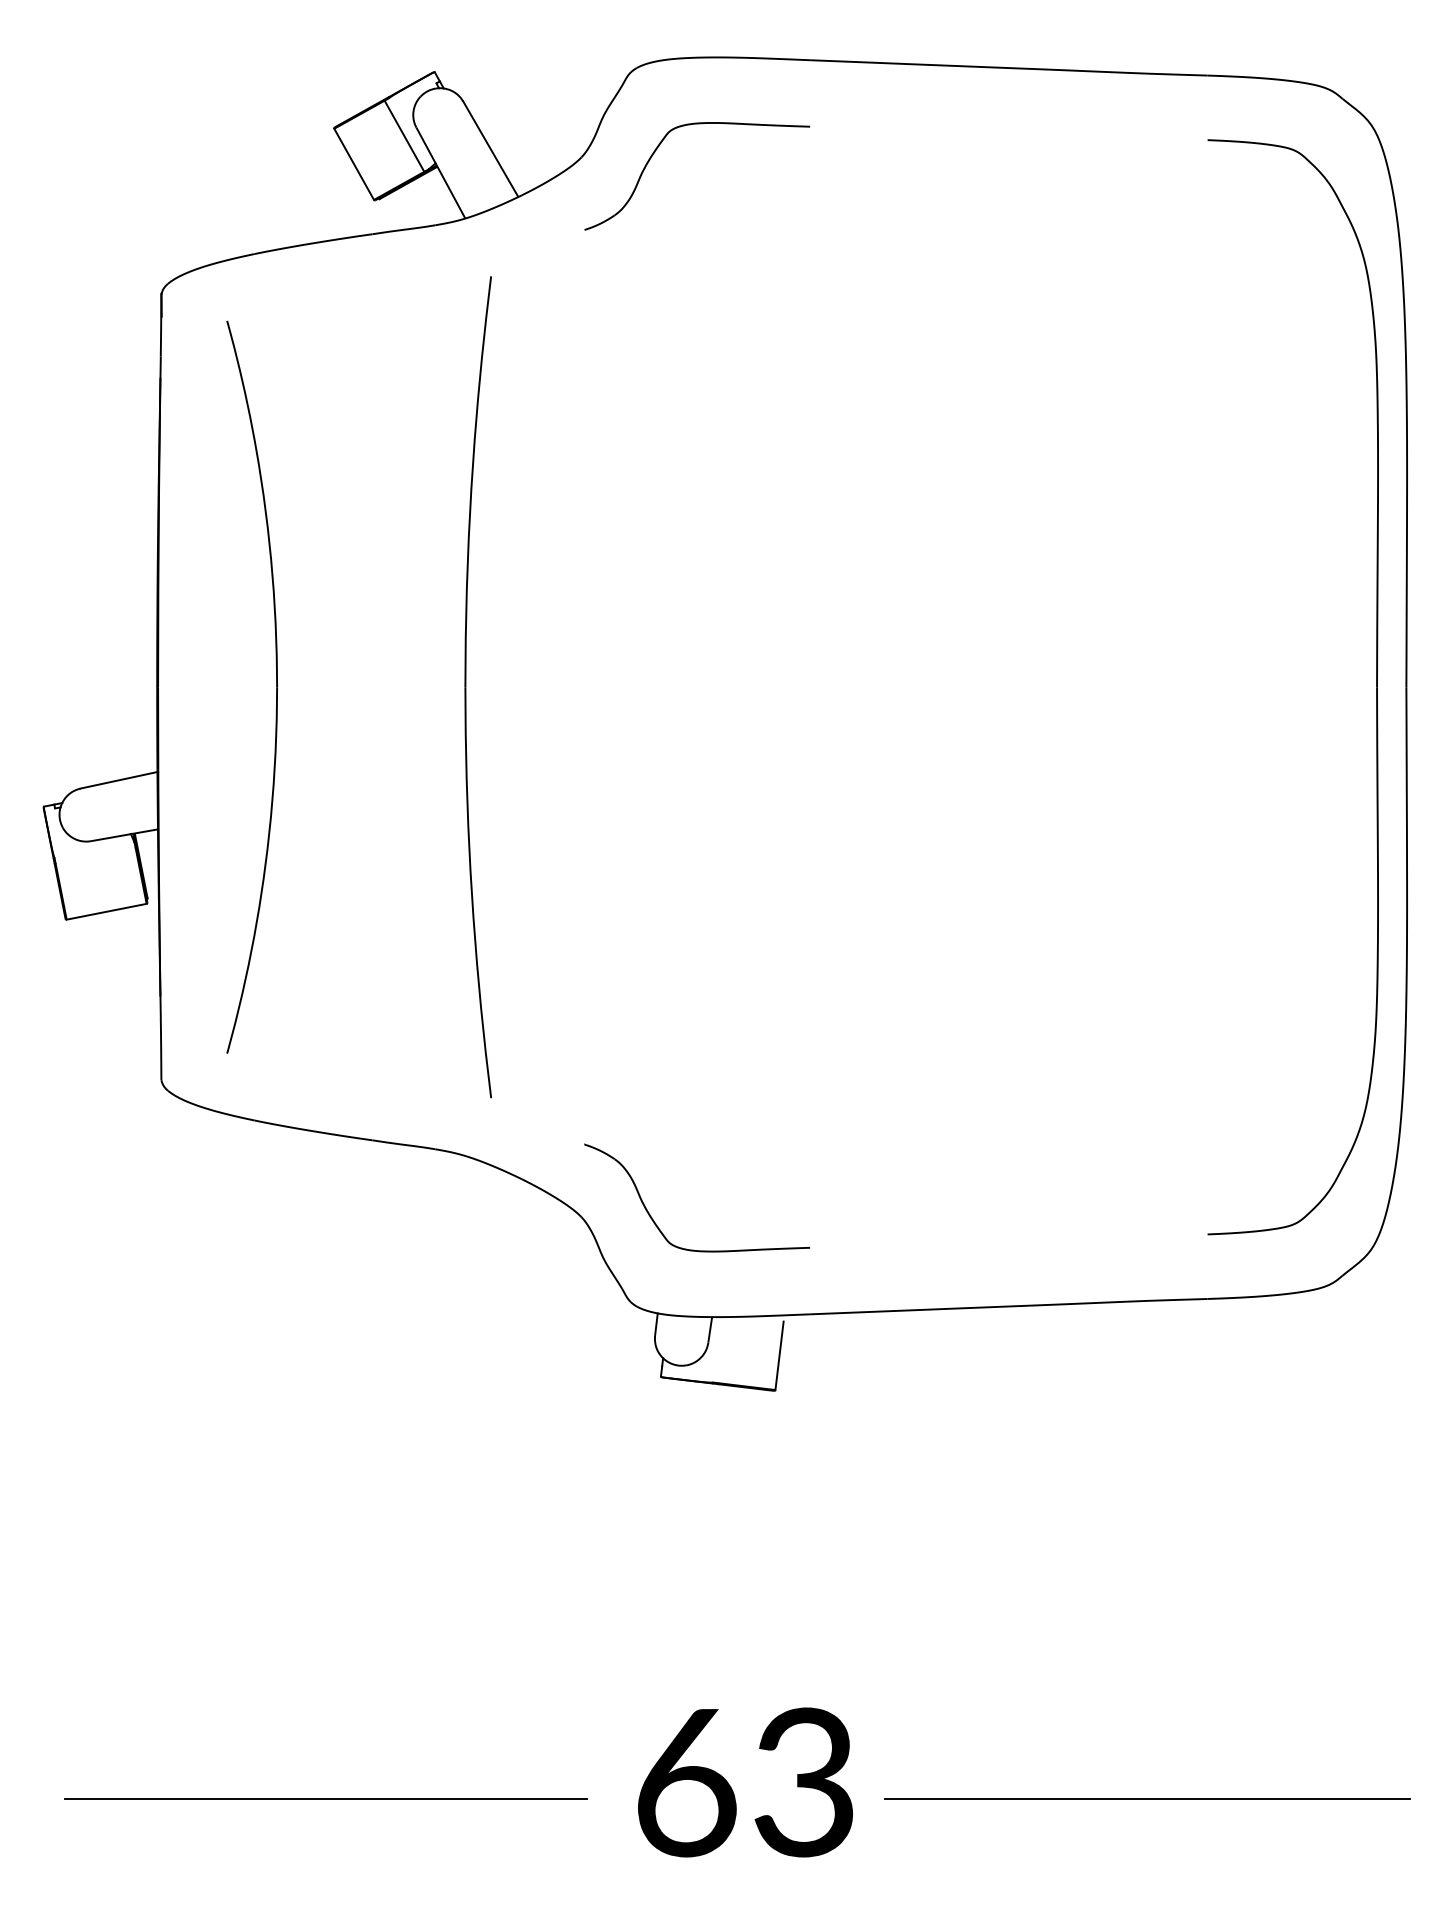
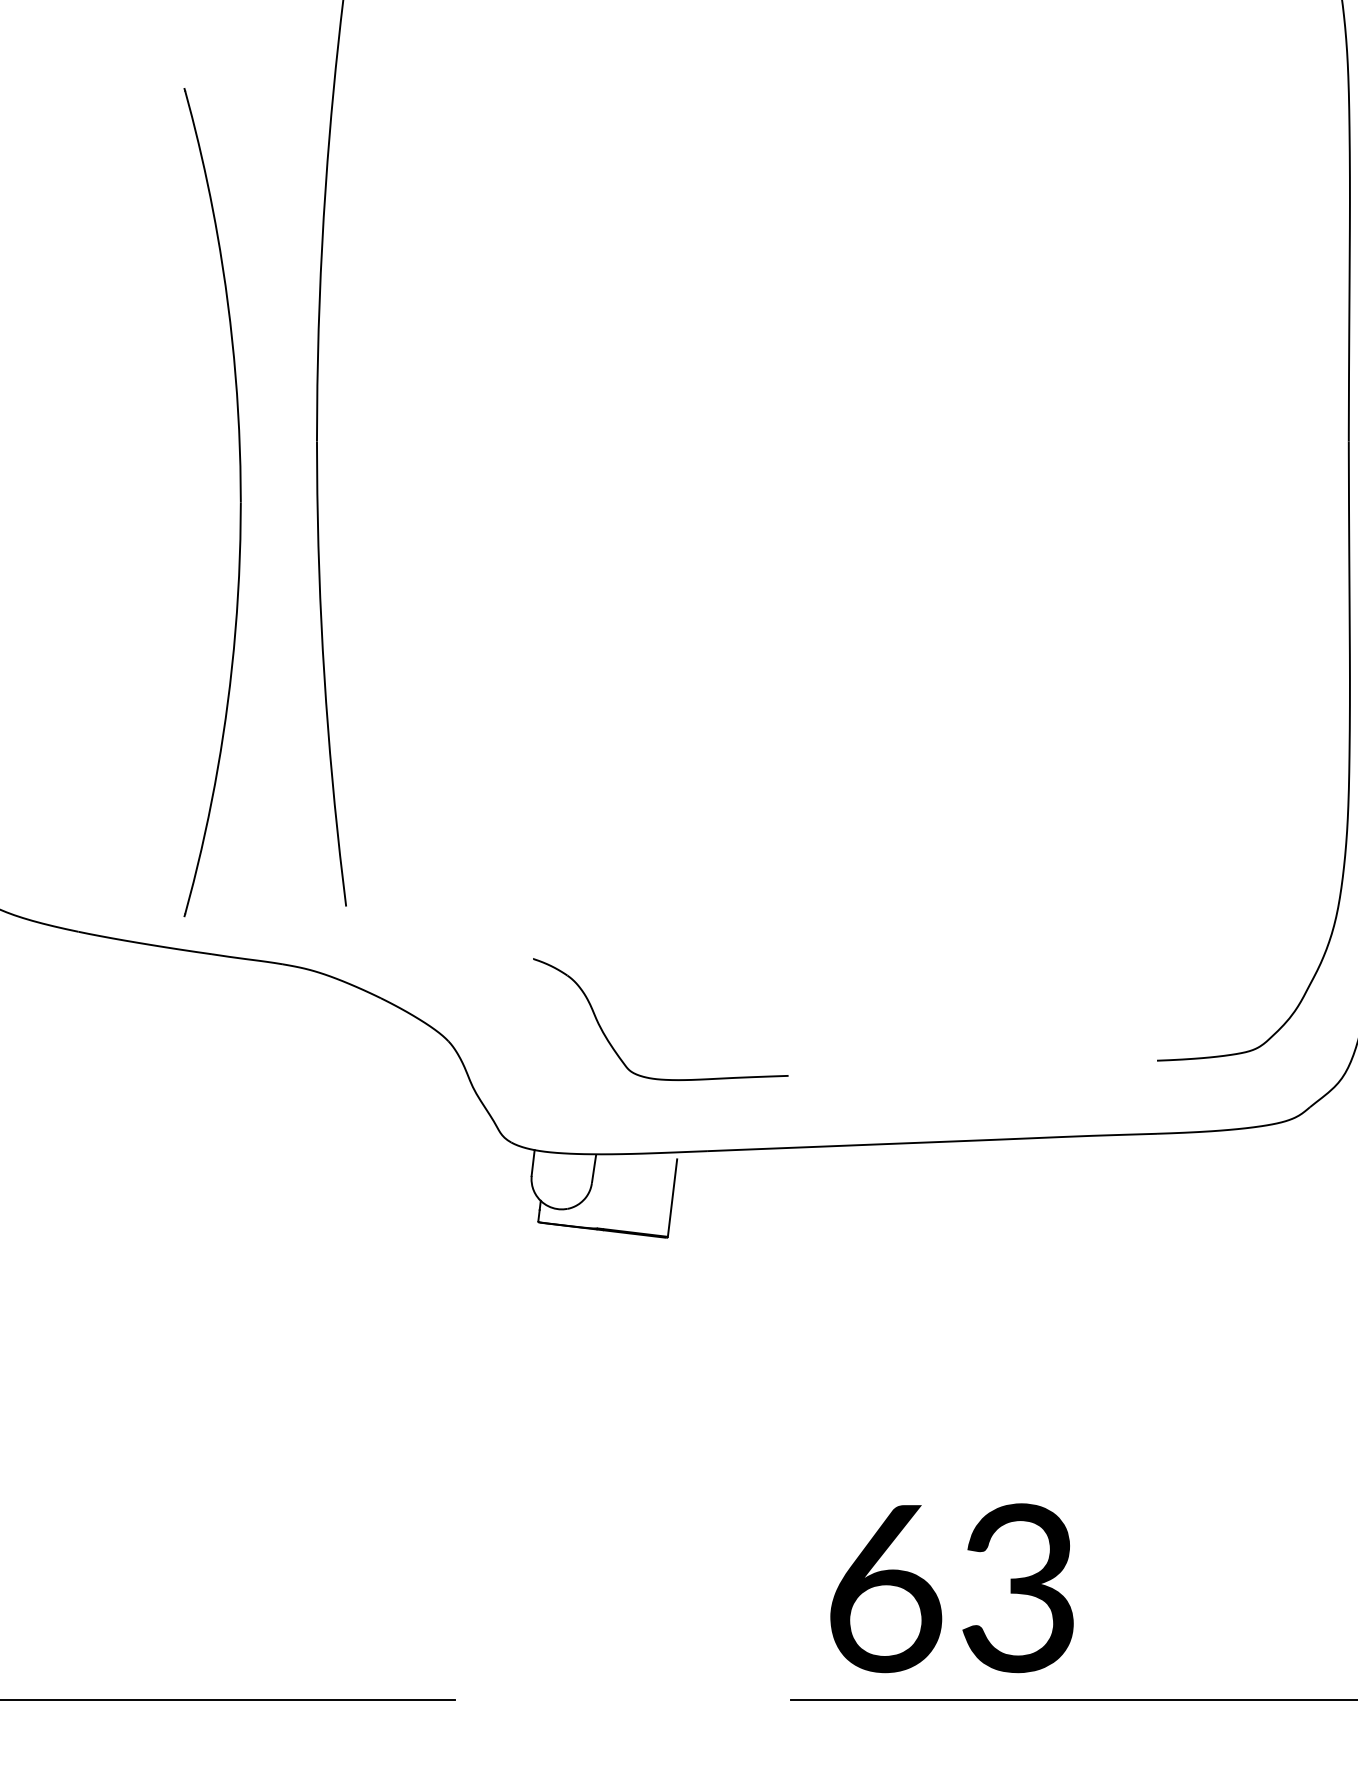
part: (276, 686) -> (240, 501), moved
part: (656, 1223) -> (614, 1048), moved
text: (745, 1782) -> (952, 1588), moved

